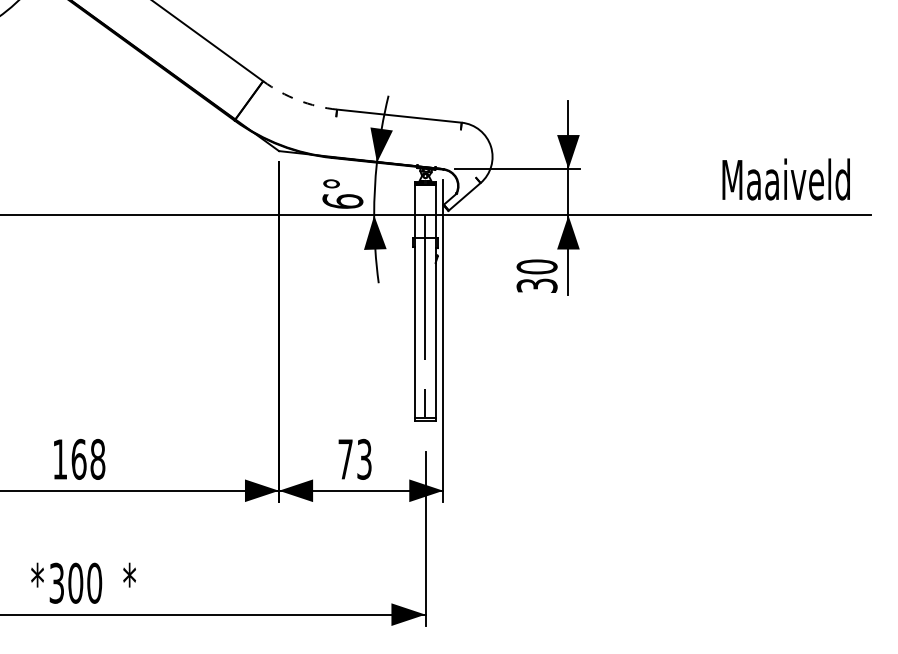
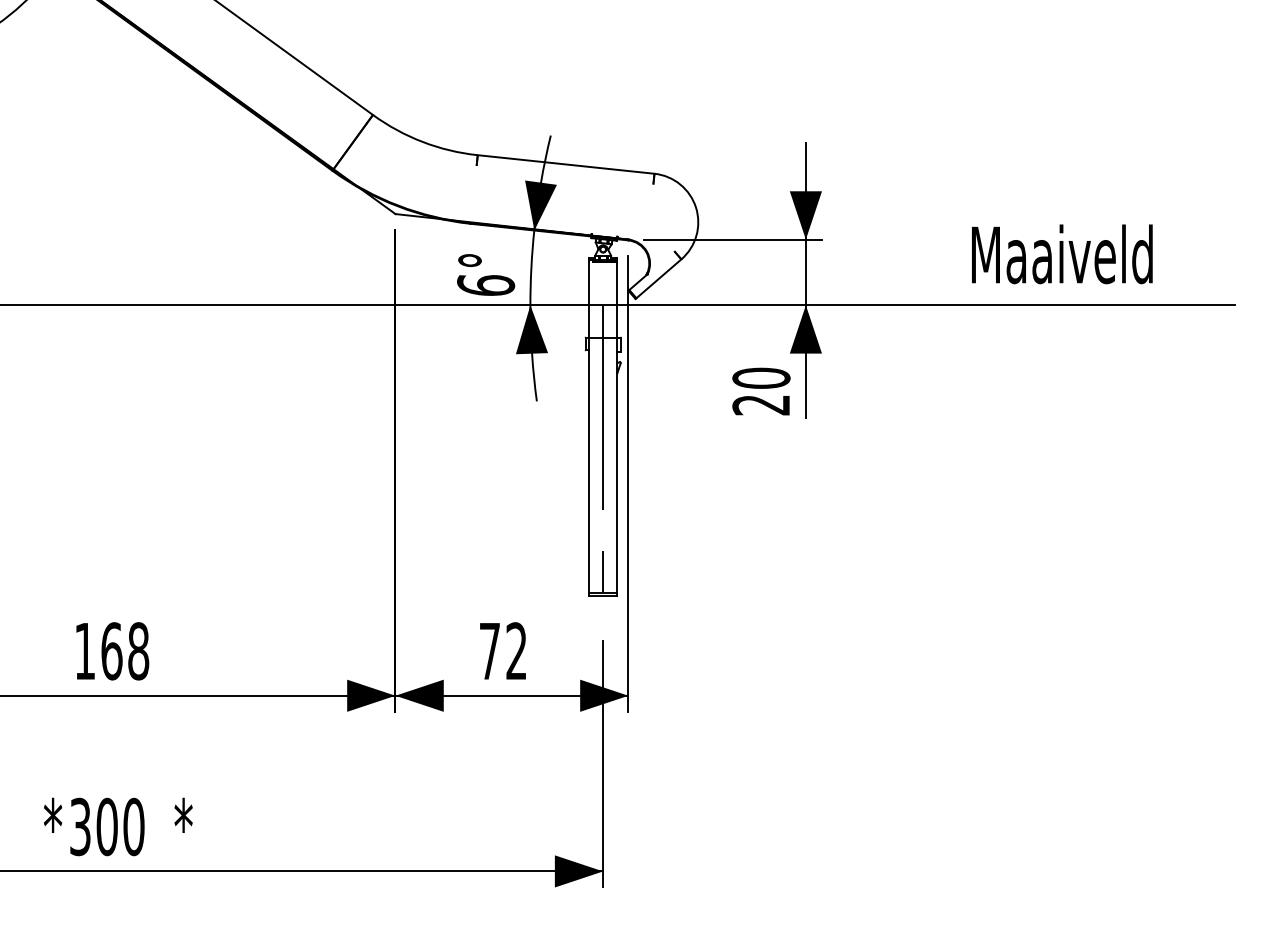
arc: (298, 100) -> (423, 142), dashed -> solid
text: (785, 179) -> (1061, 254), moved
text: (537, 285) -> (762, 404), 30 -> 20
text: (364, 459) -> (516, 651), 73 -> 72

